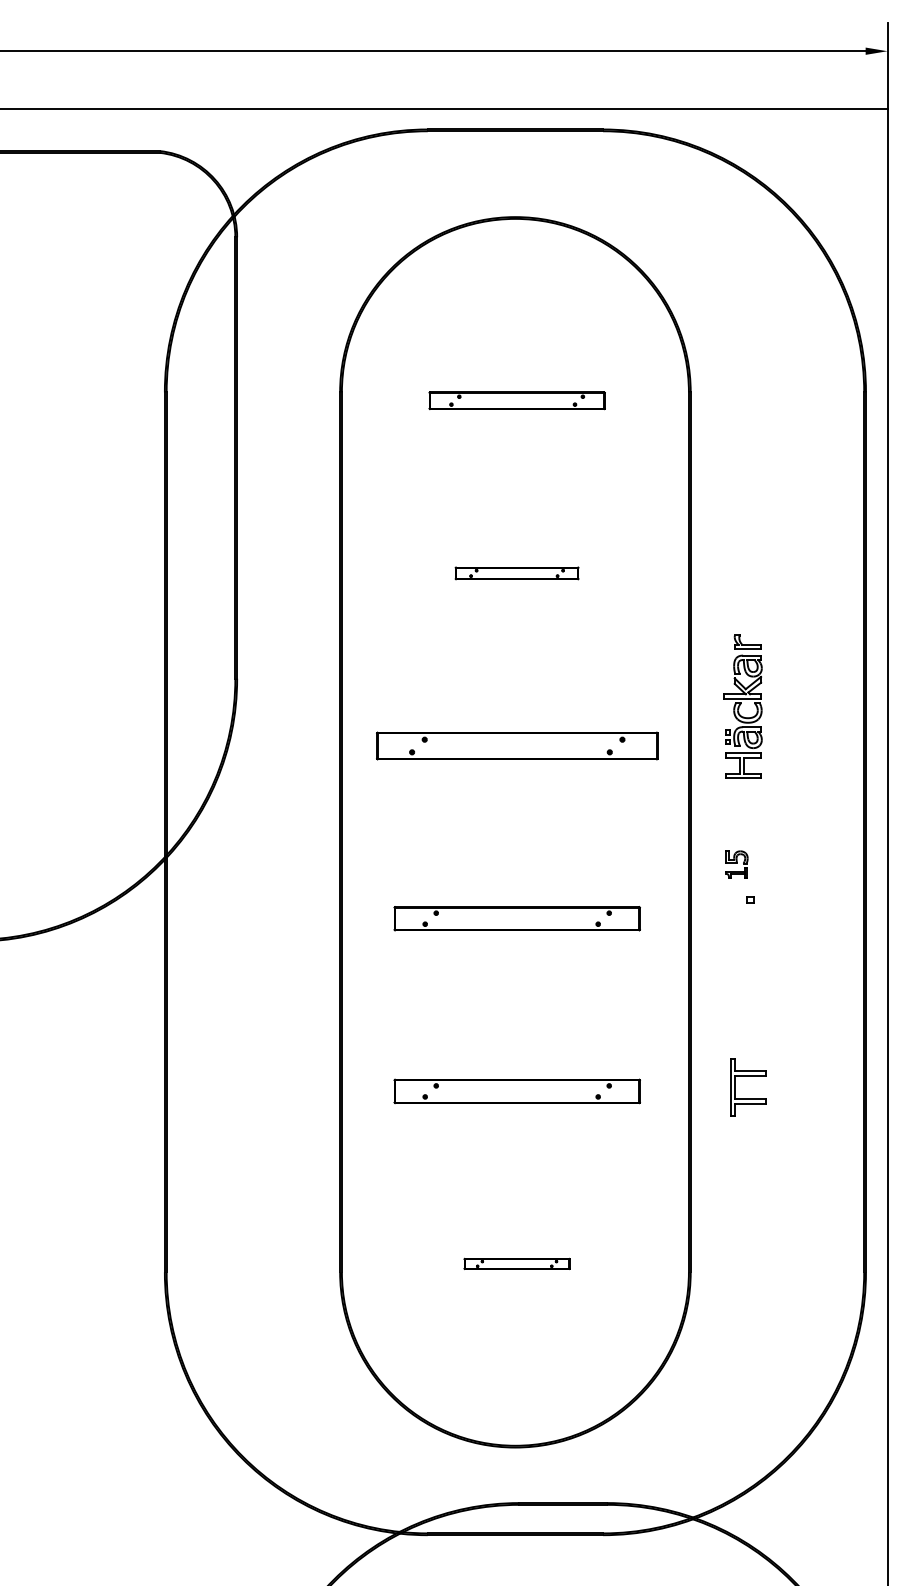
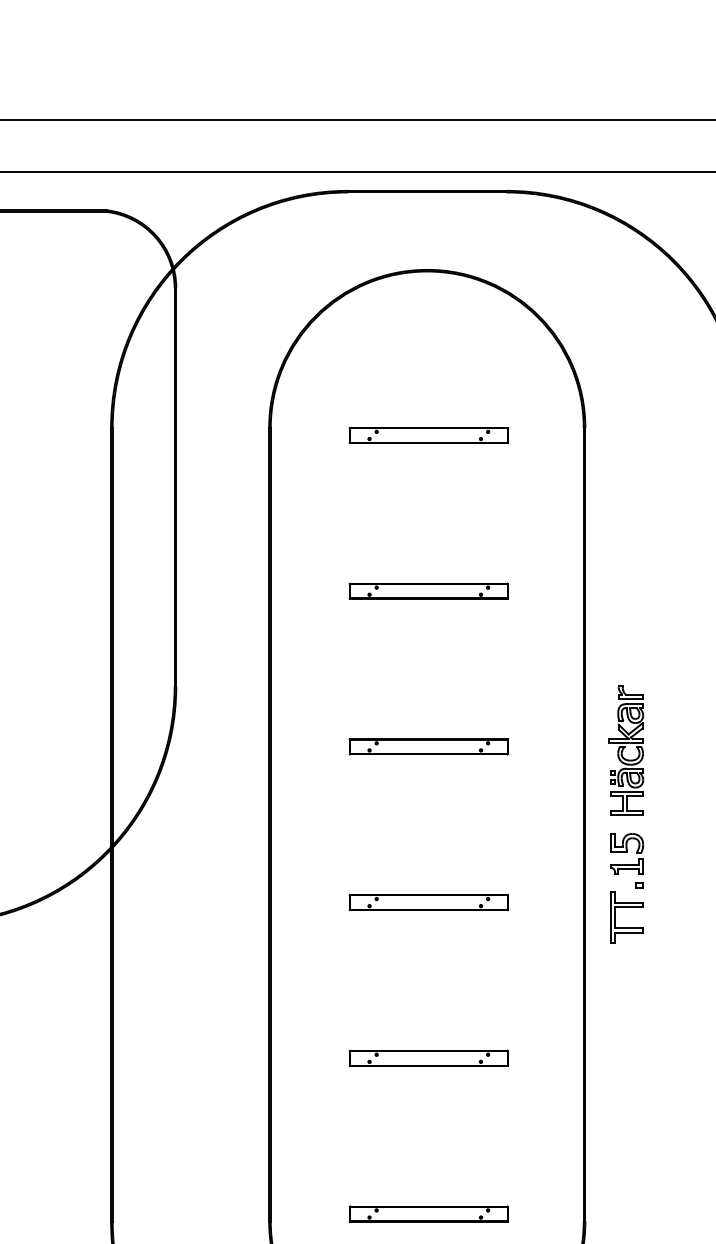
part: (516, 573) -> (428, 591), size x1.43
part: (742, 706) -> (625, 750), moved
part: (516, 745) -> (428, 746), size x0.62
part: (736, 864) -> (626, 853), size x1.67
part: (516, 918) -> (428, 902), size x0.71
part: (748, 1076) -> (626, 907), moved
part: (516, 1090) -> (428, 1057), size x0.71
part: (516, 1263) -> (428, 1213), size x1.67

